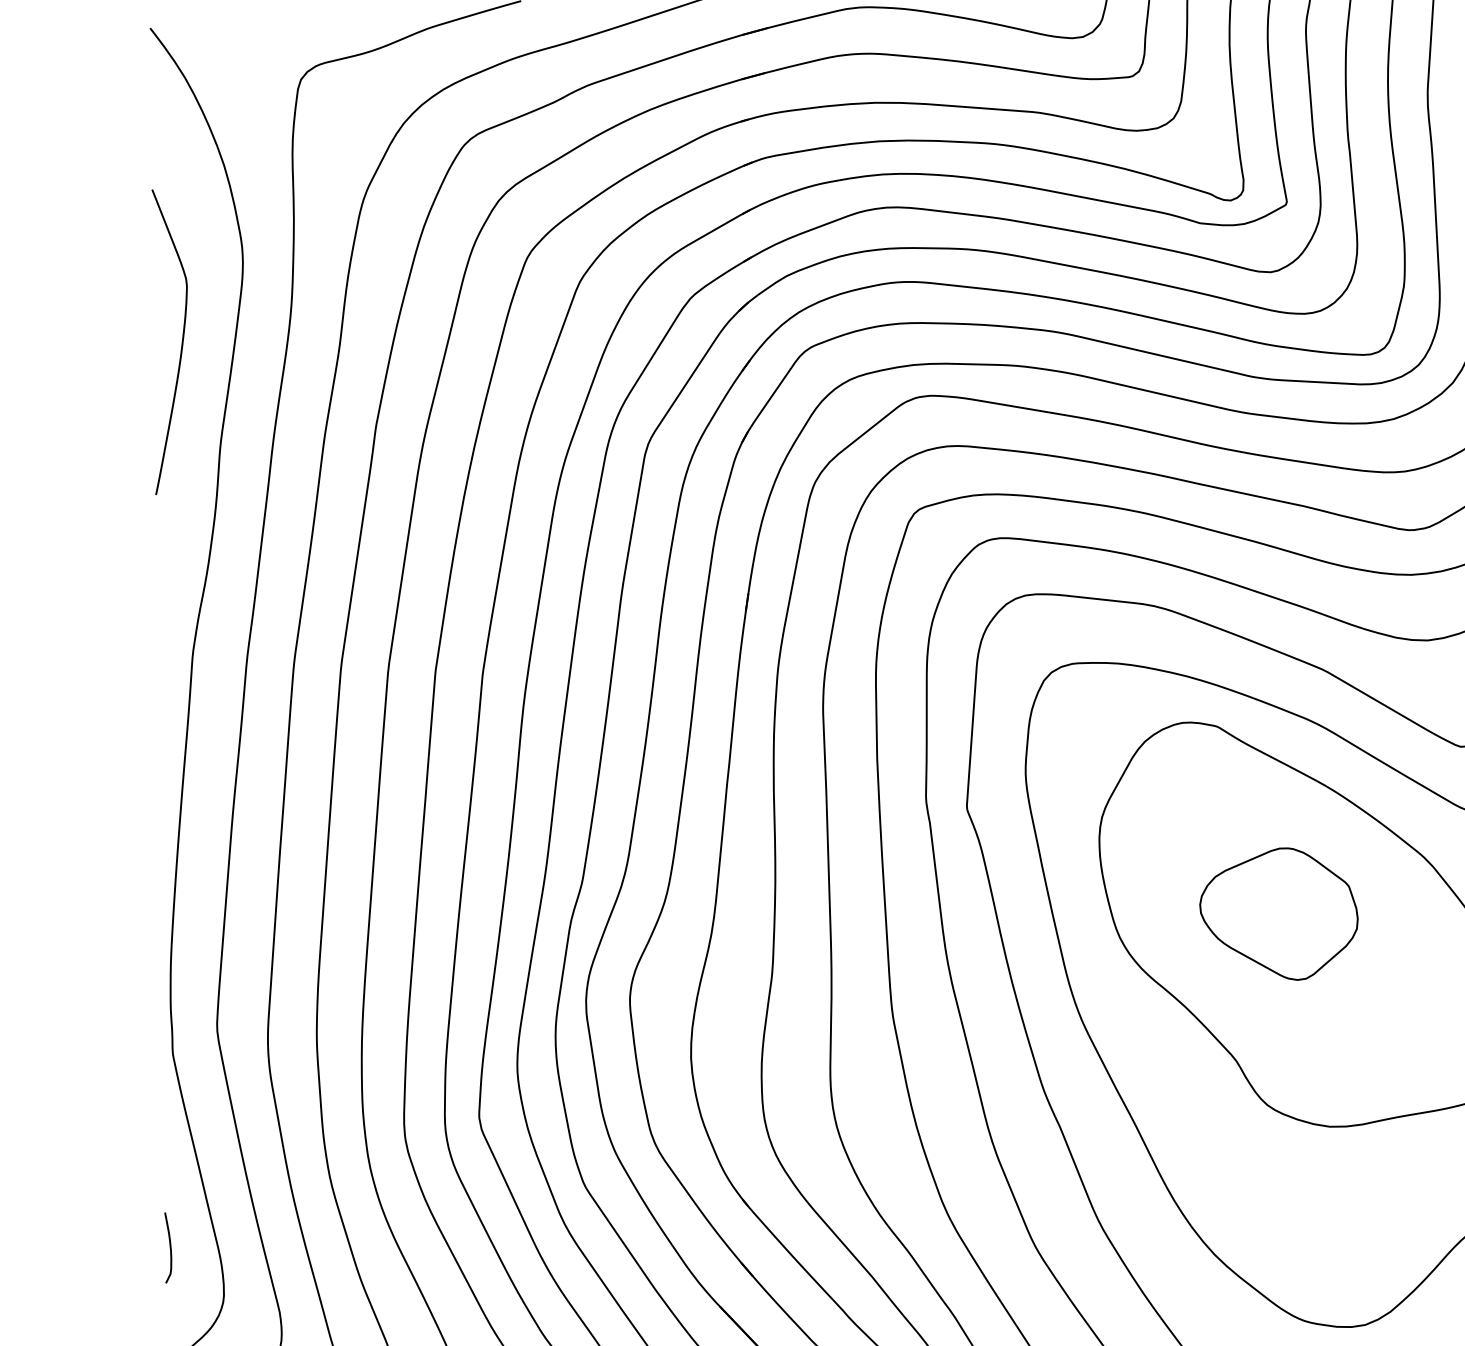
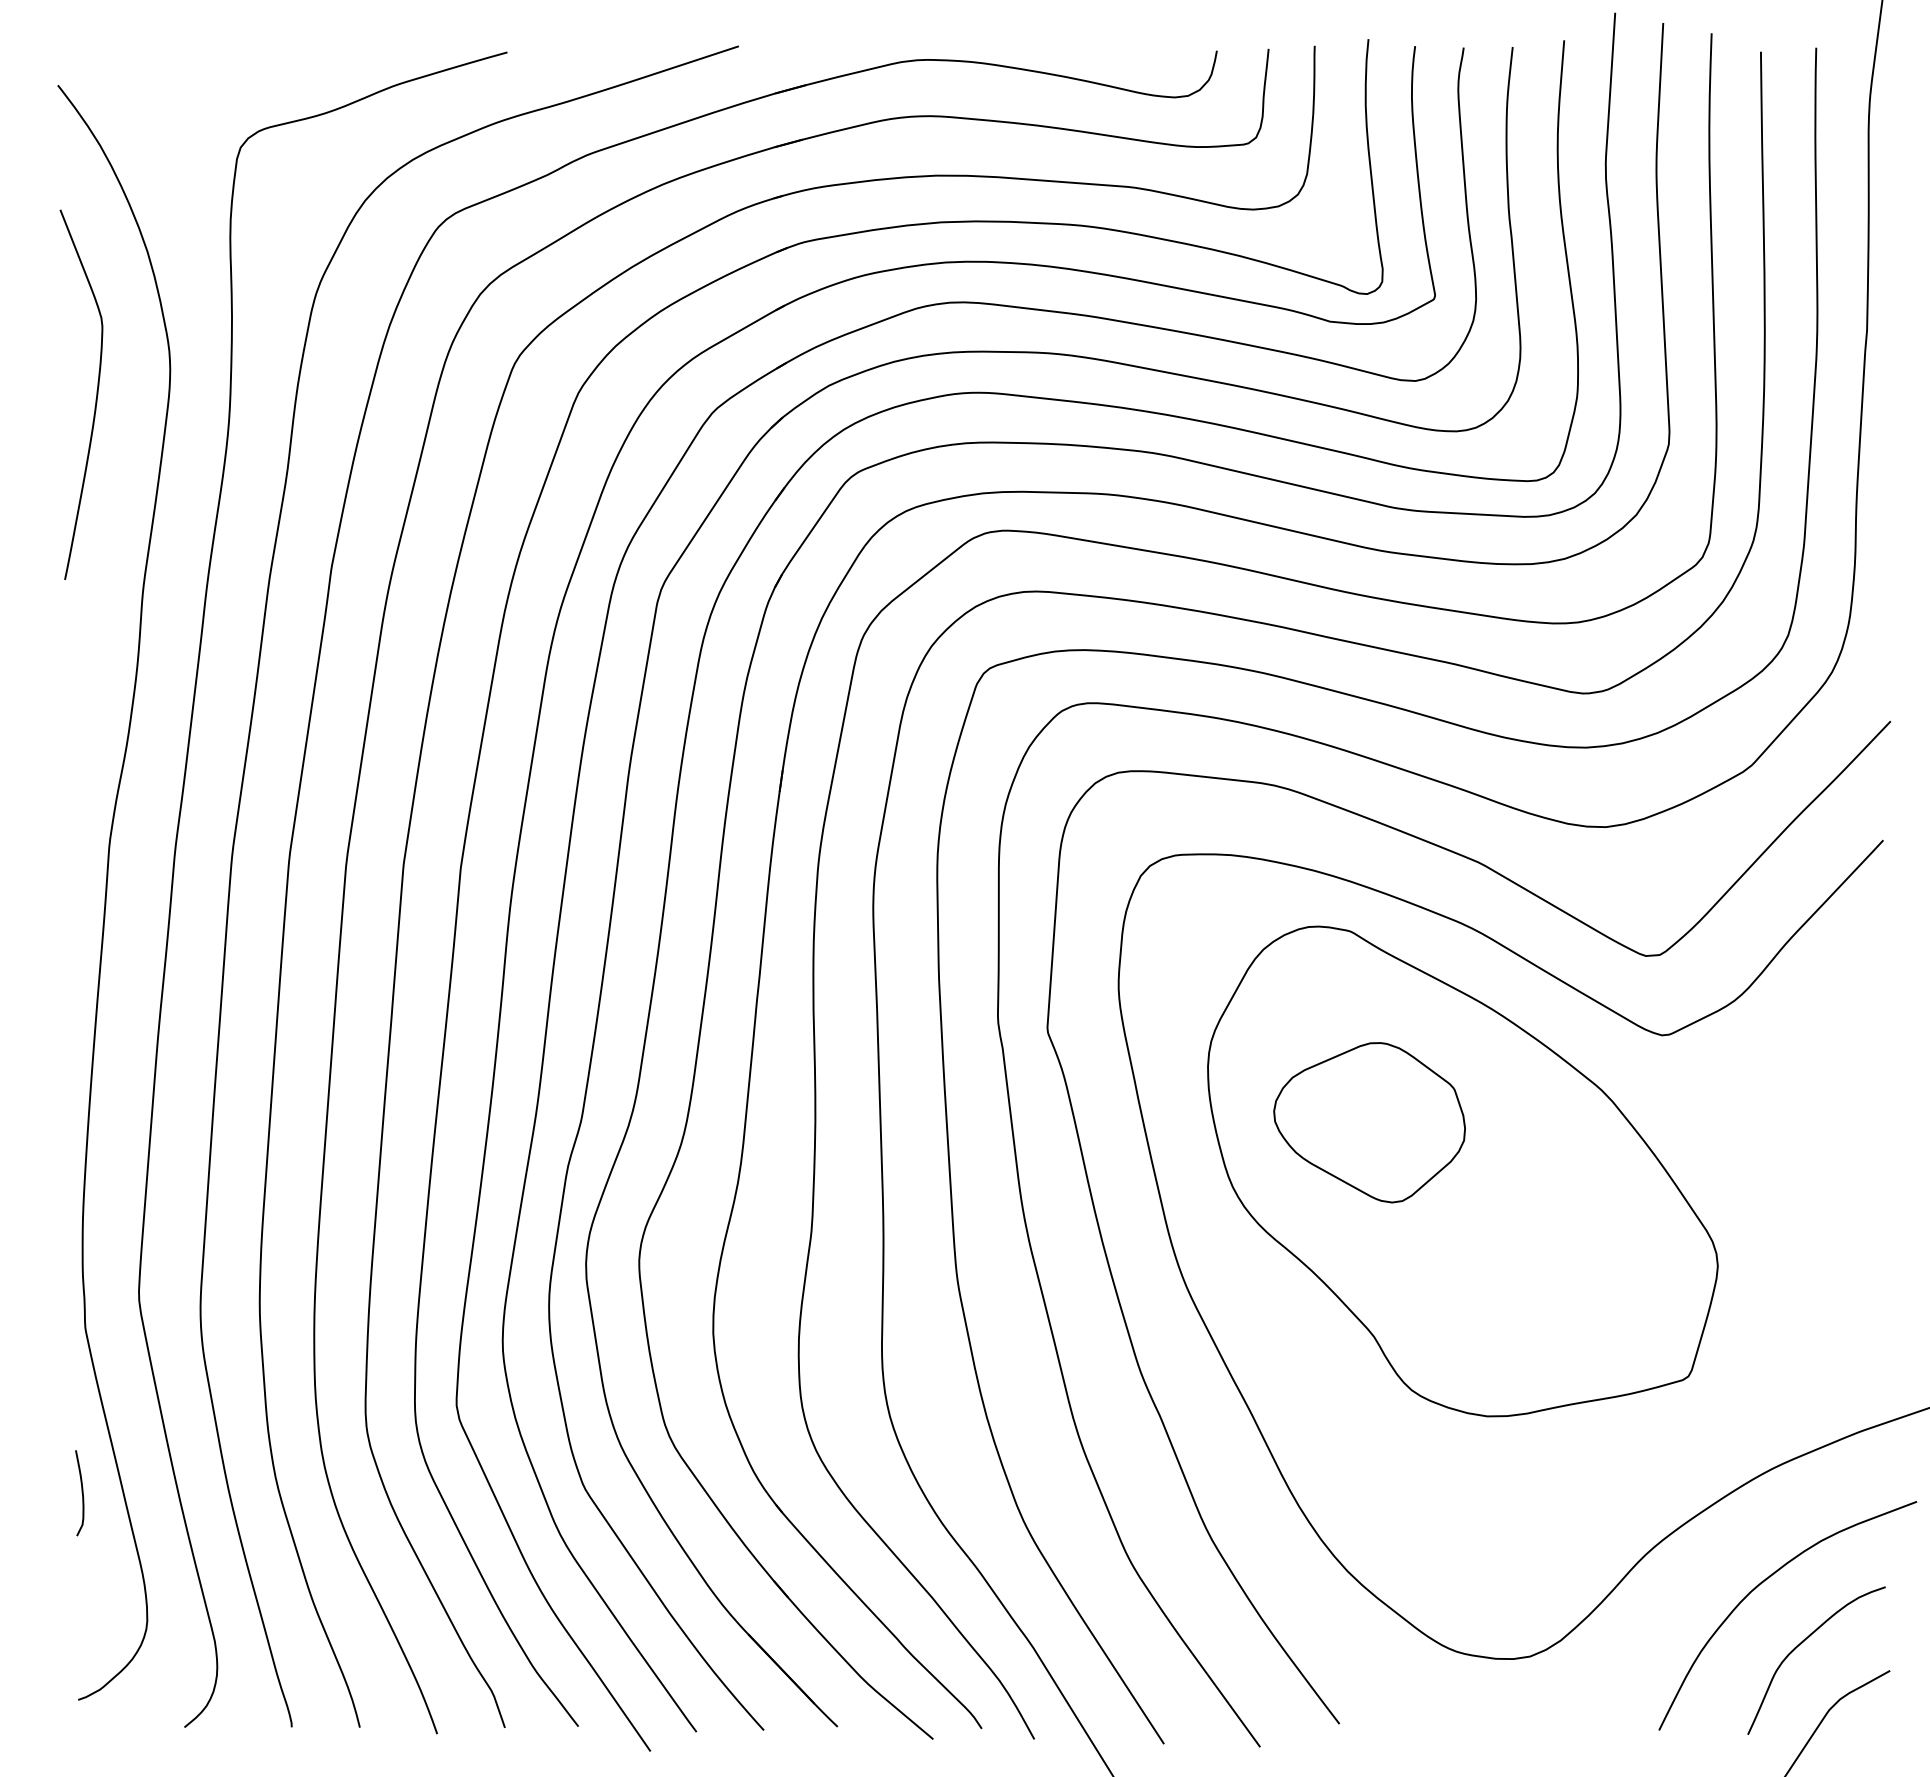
curve: (181, 346) -> (95, 399), moved
part: (1278, 913) -> (1369, 1122), moved
curve: (169, 1248) -> (81, 1493), moved

